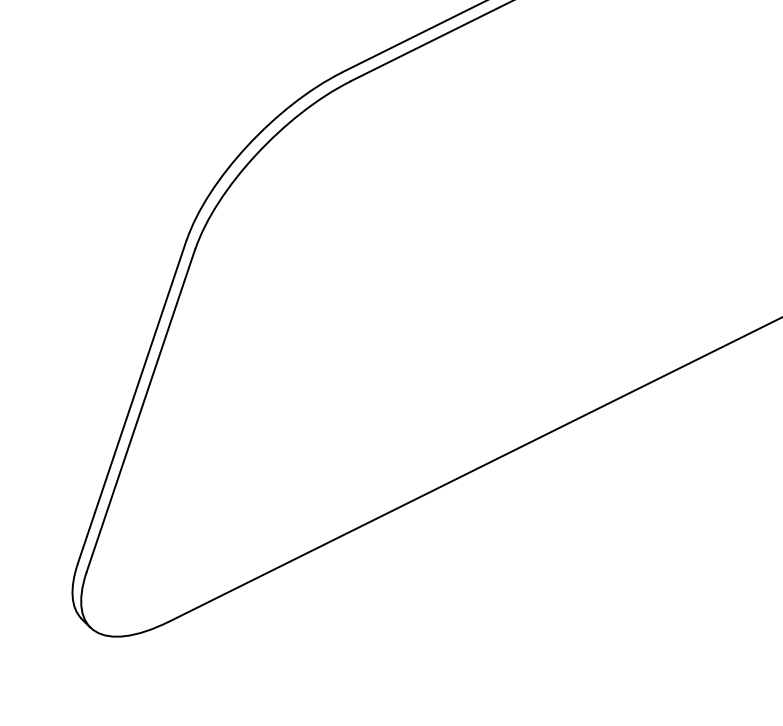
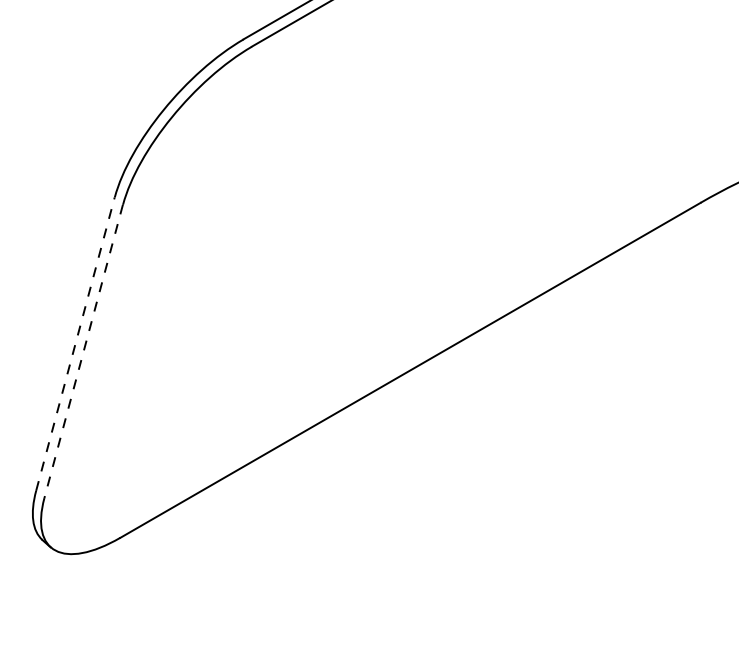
line: (132, 402) -> (75, 344), solid -> dashed
line: (140, 410) -> (83, 351), solid -> dashed

